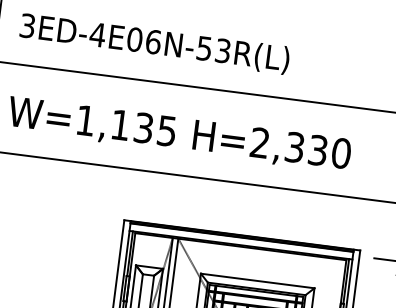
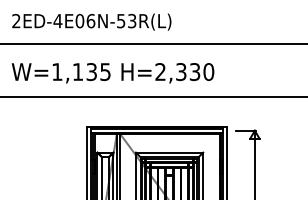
text: (27, 26) -> (16, 21), 3ED-4E06N-53R(L) -> 2ED-4E06N-53R(L)

